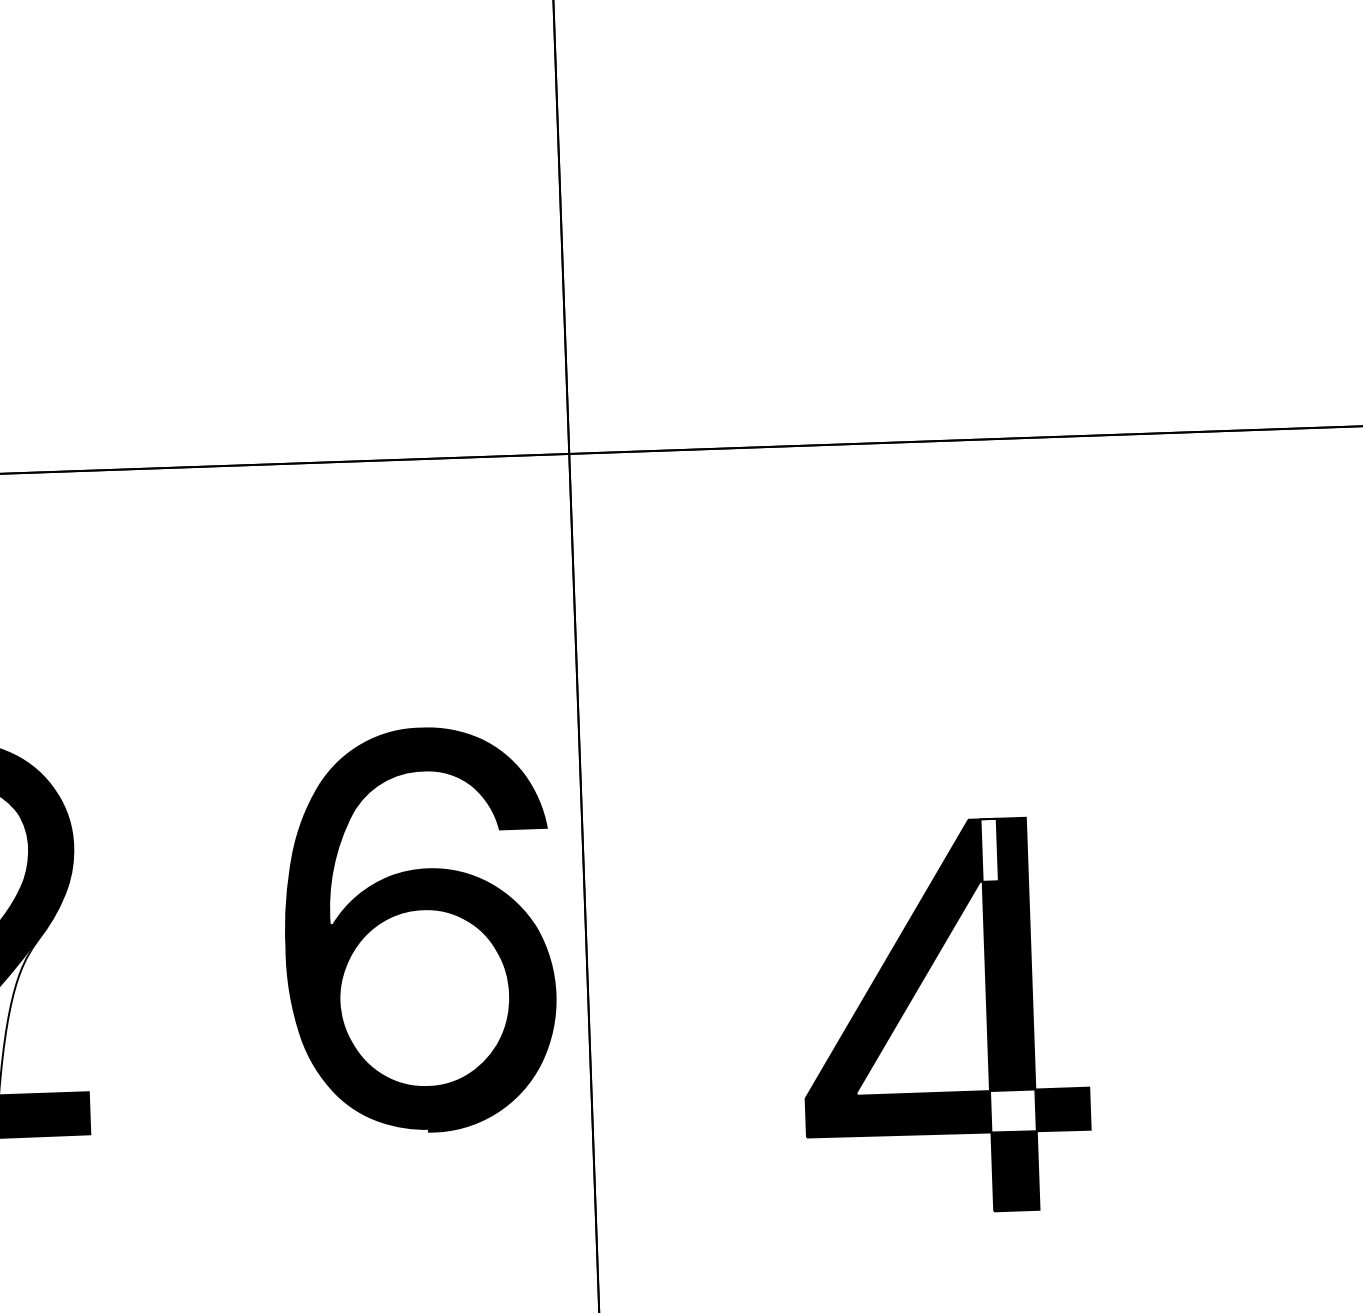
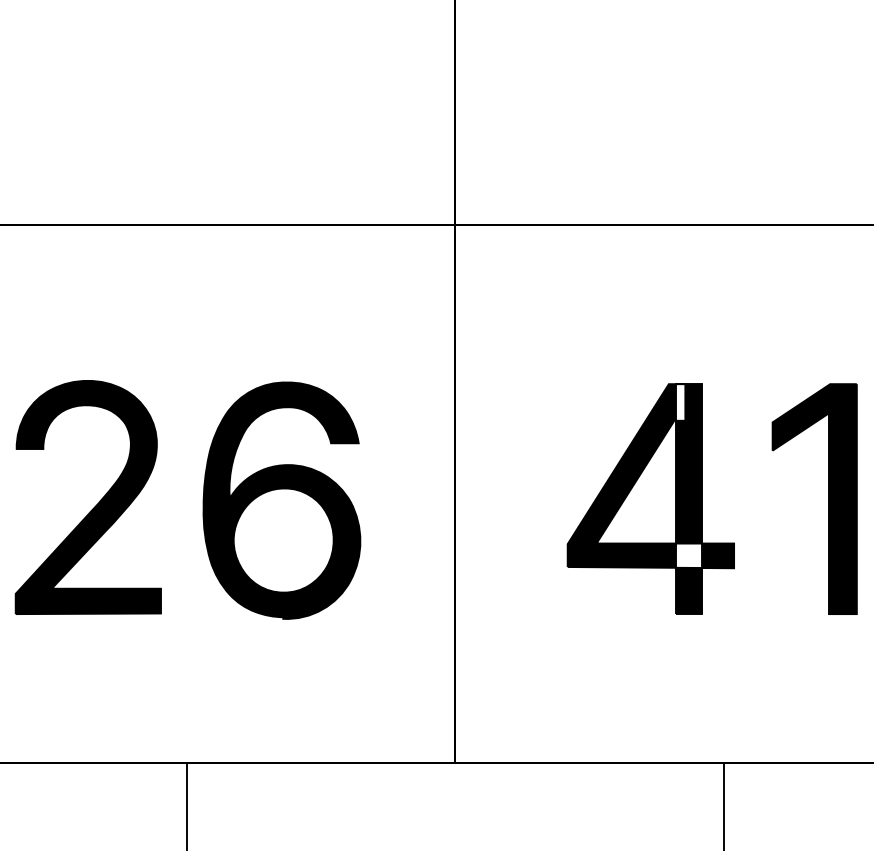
part: (1221, 898) -> (828, 498), added
part: (418, 929) -> (281, 500), moved
part: (944, 1015) -> (650, 498), moved

